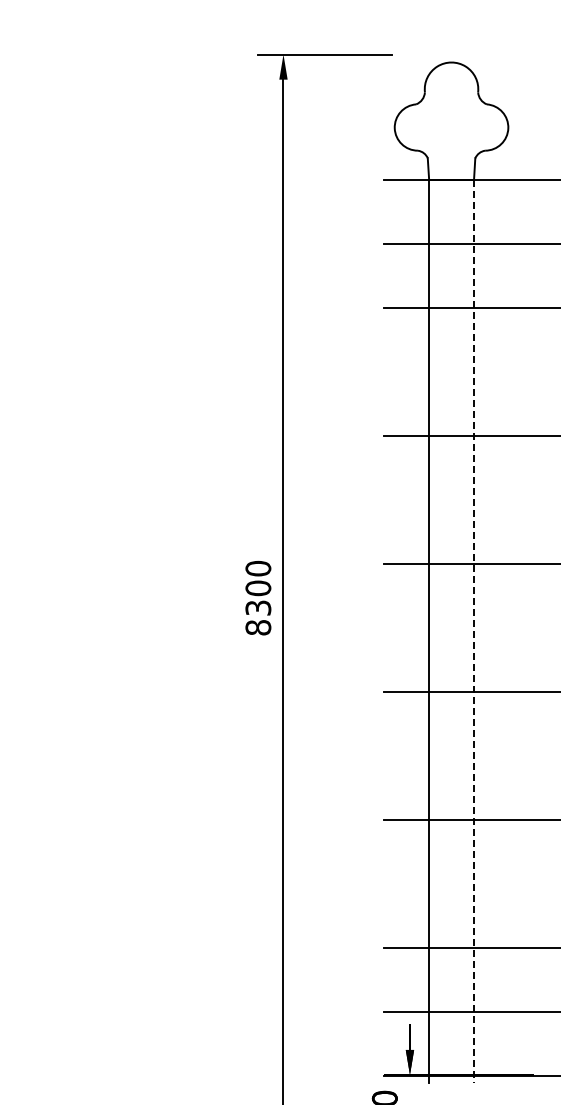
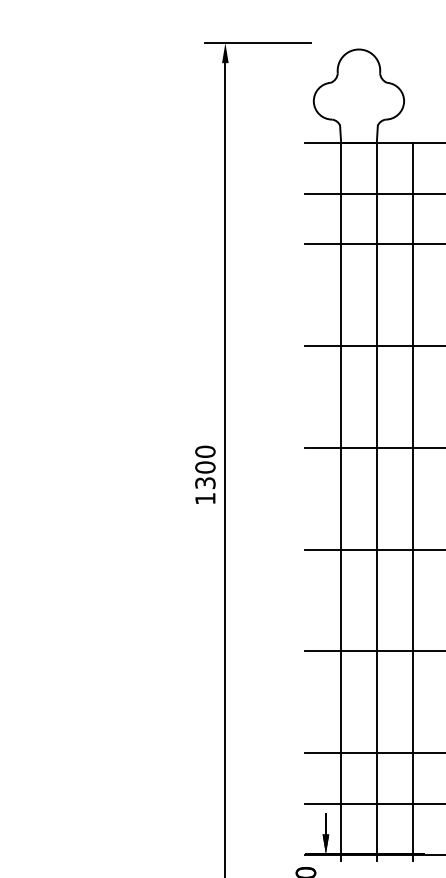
text: (258, 627) -> (205, 498), 8300 -> 1300
line: (474, 631) -> (377, 501), dashed -> solid
line: (518, 631) -> (412, 501), added

